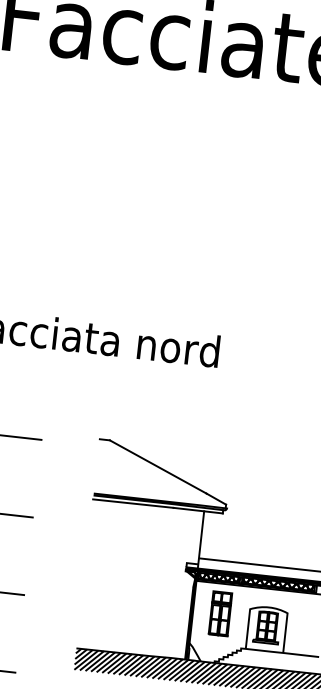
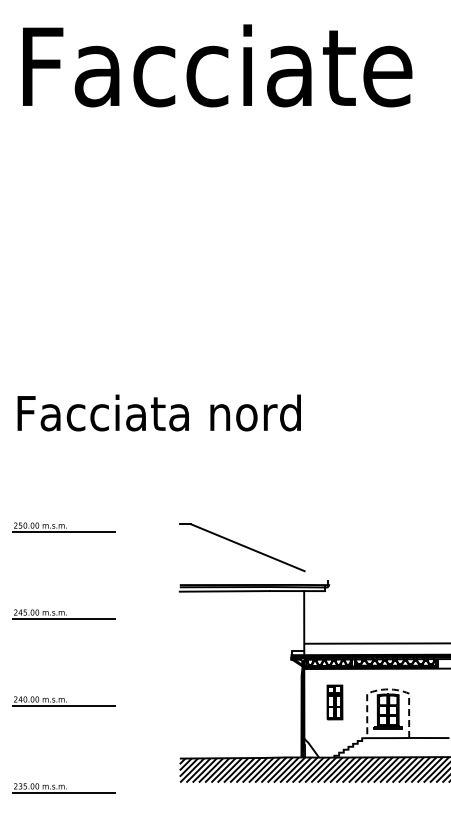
line: (215, 499) -> (315, 576), removed
line: (269, 607) -> (388, 689), solid -> dashed
part: (220, 613) -> (334, 702), size x0.7

